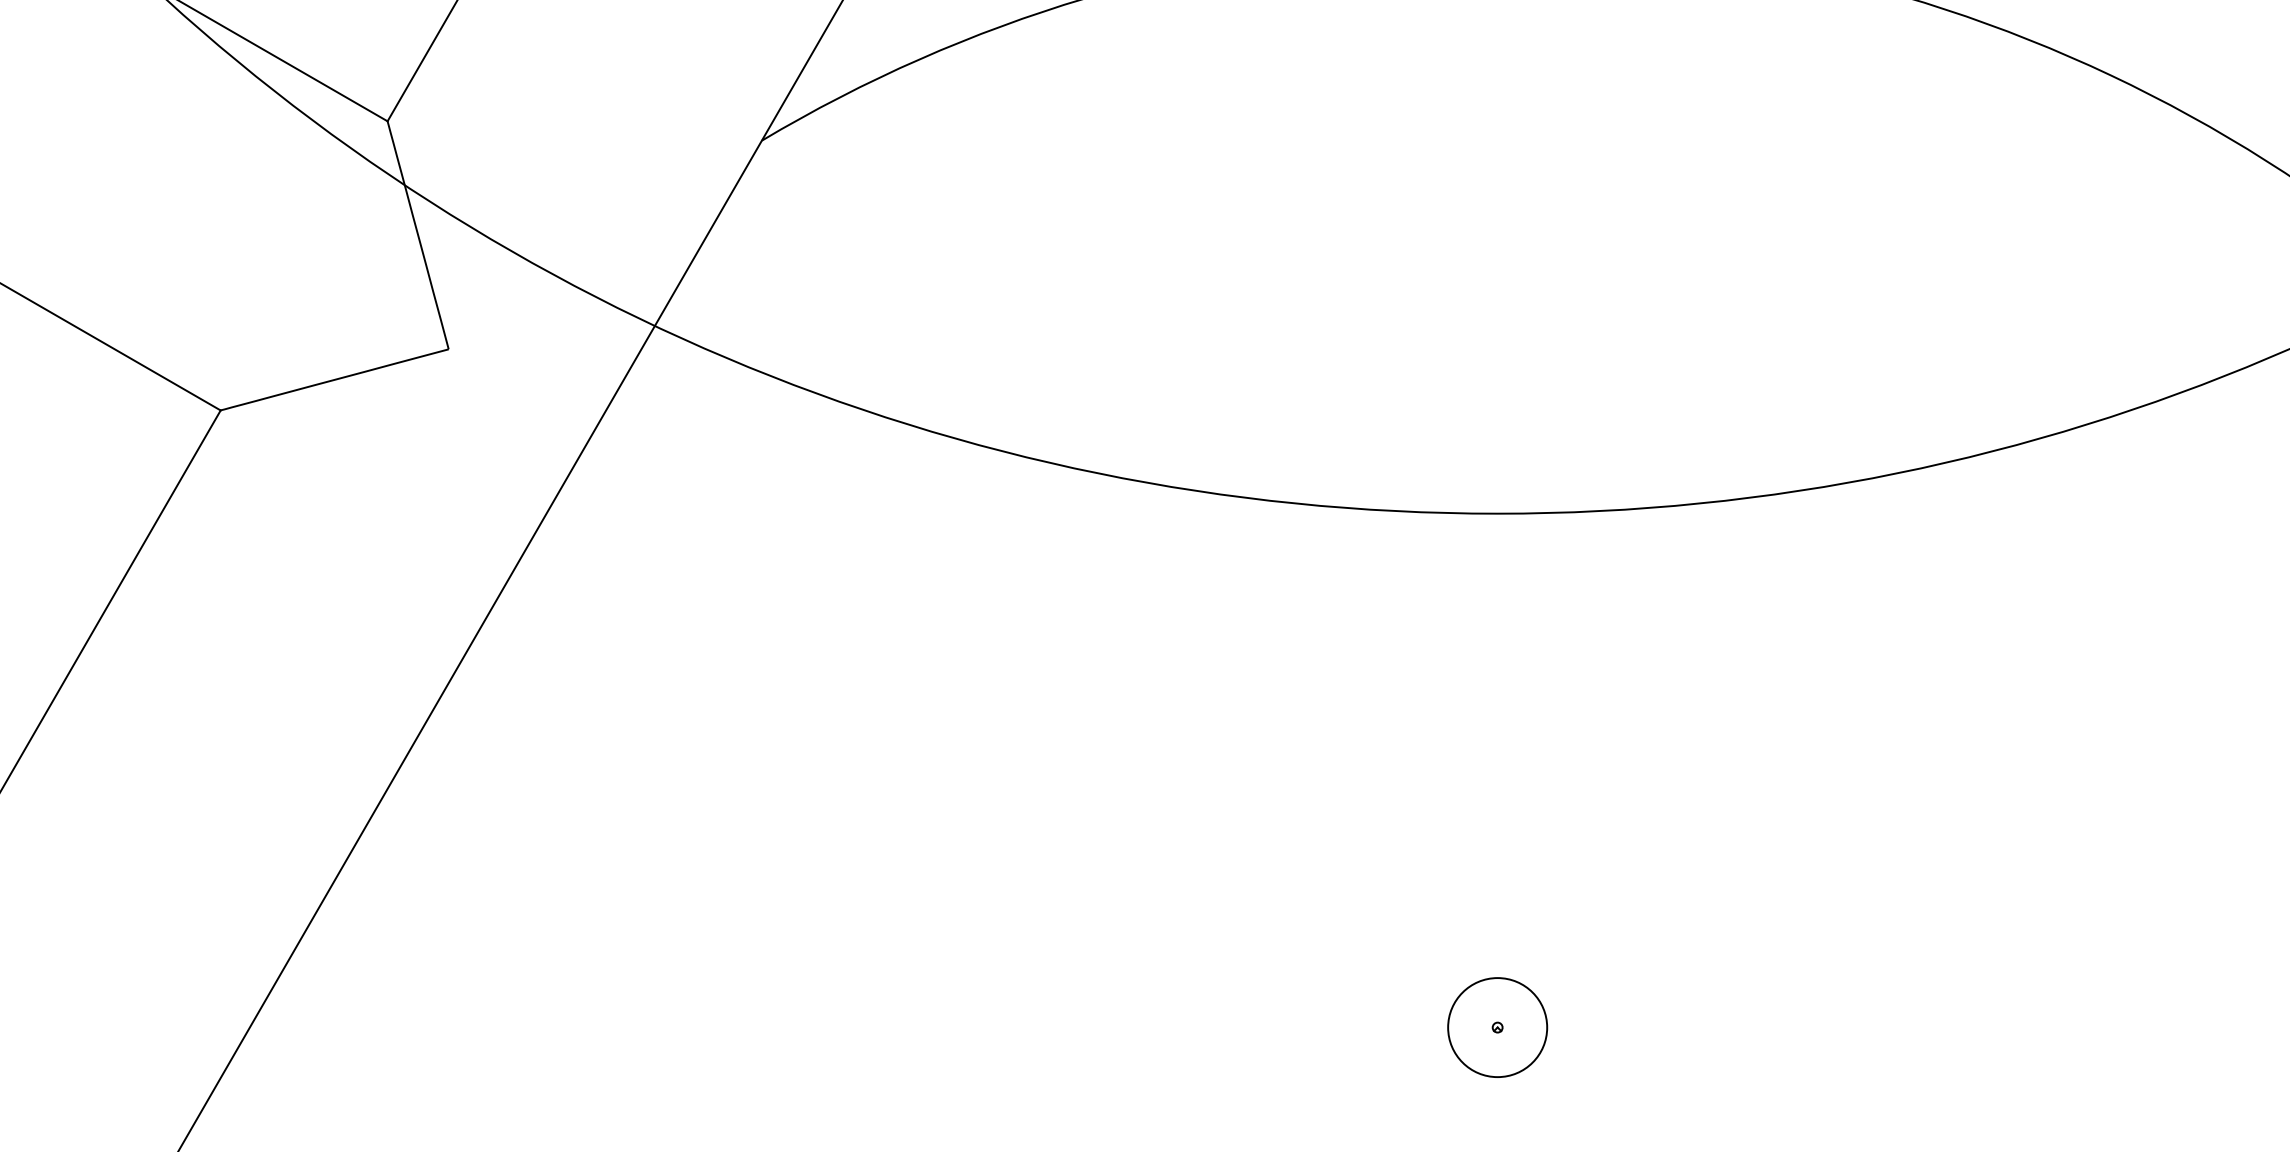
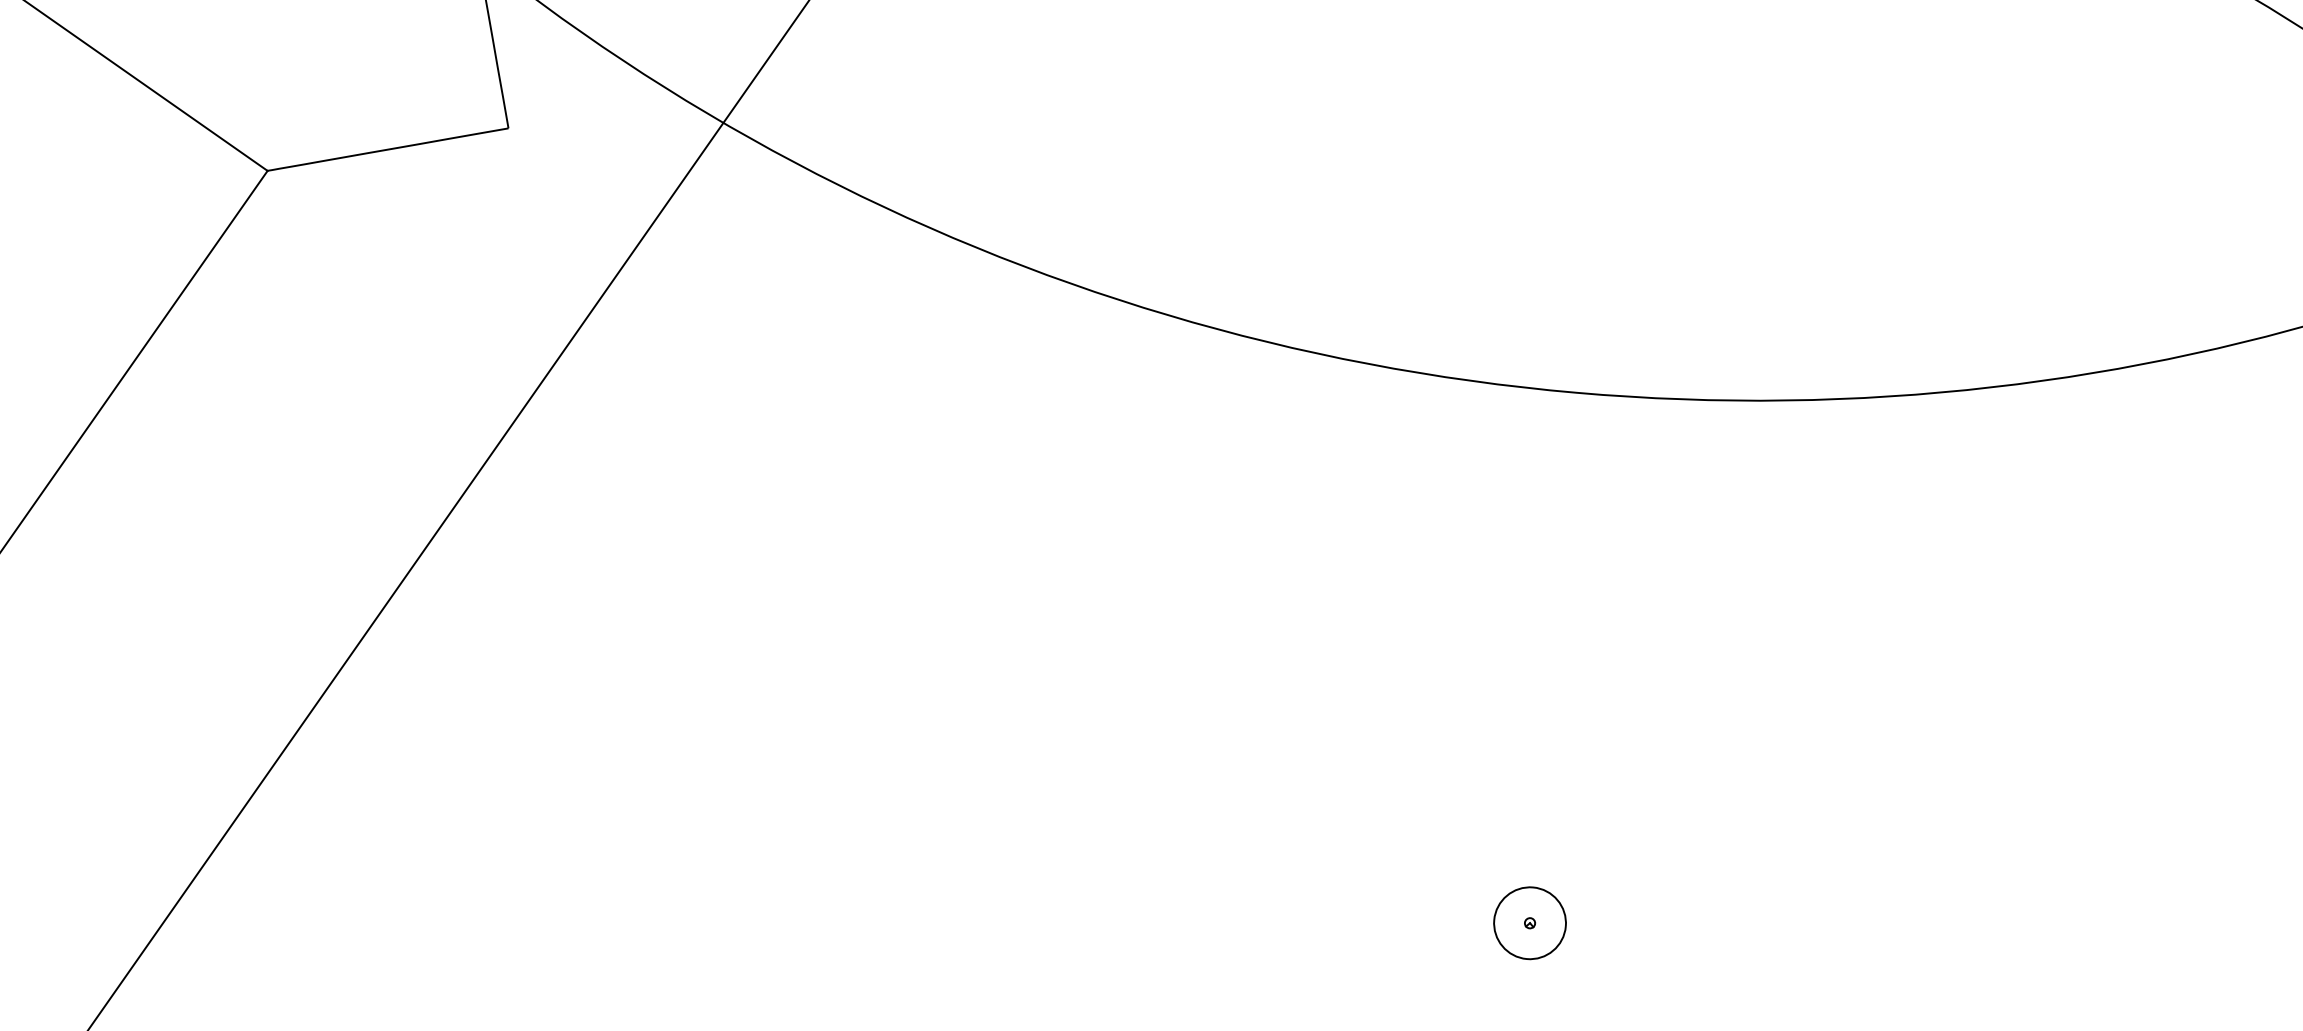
circle: (1497, 1027) -> (1529, 923), size x0.7

